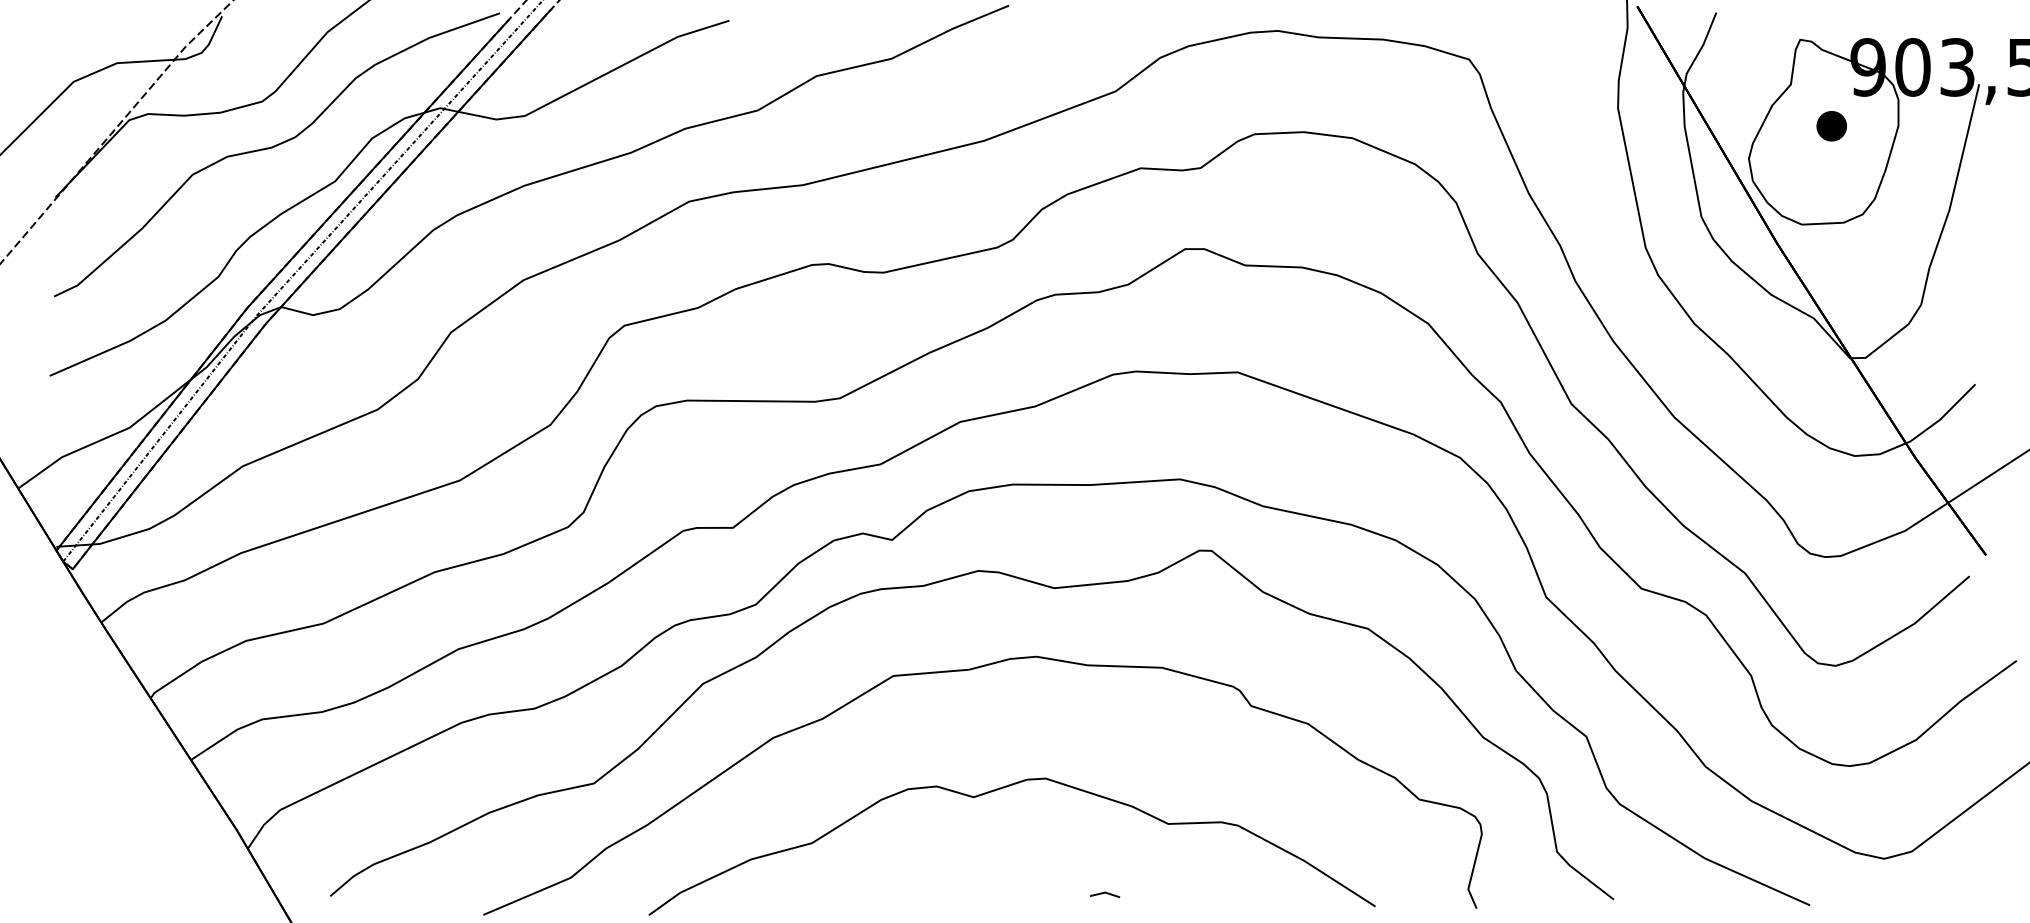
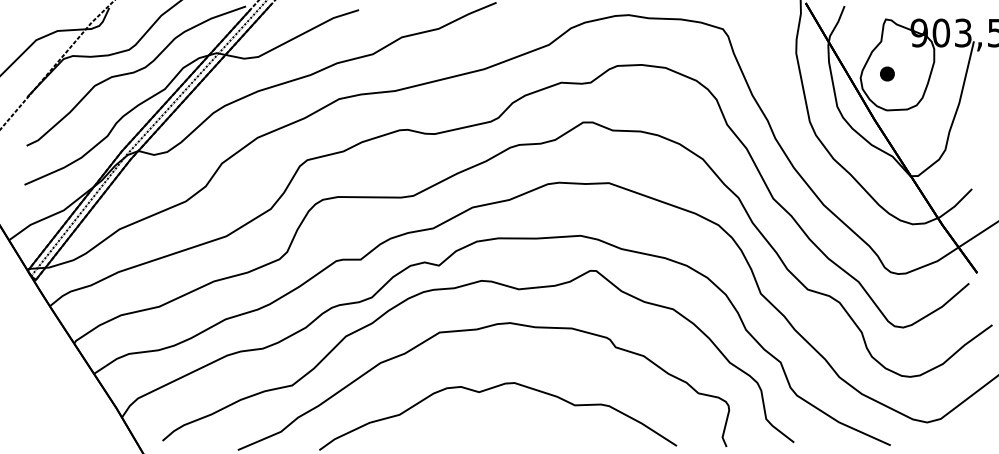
part: (1831, 125) -> (887, 73), moved
line: (1104, 895) -> (543, 440), removed

